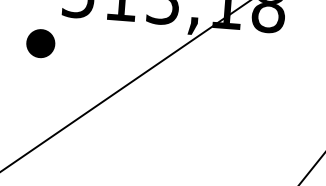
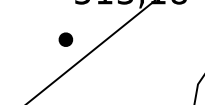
part: (40, 43) -> (65, 39), moved

